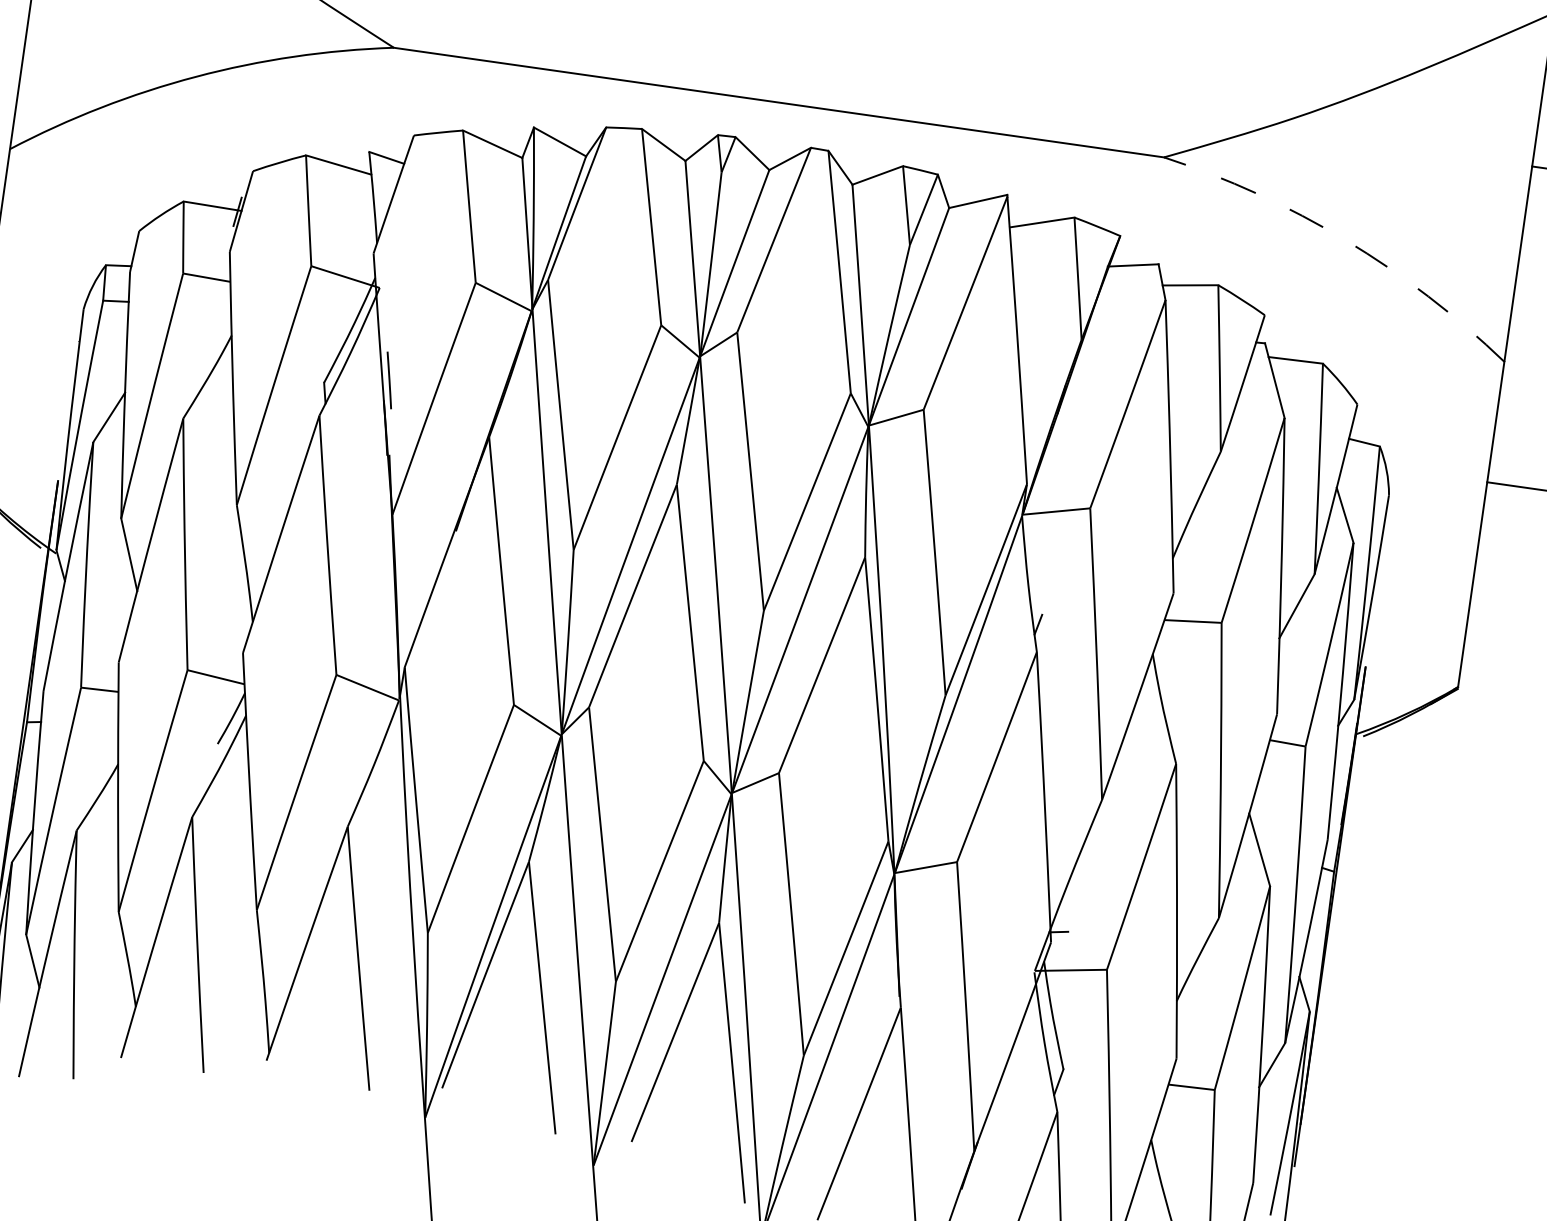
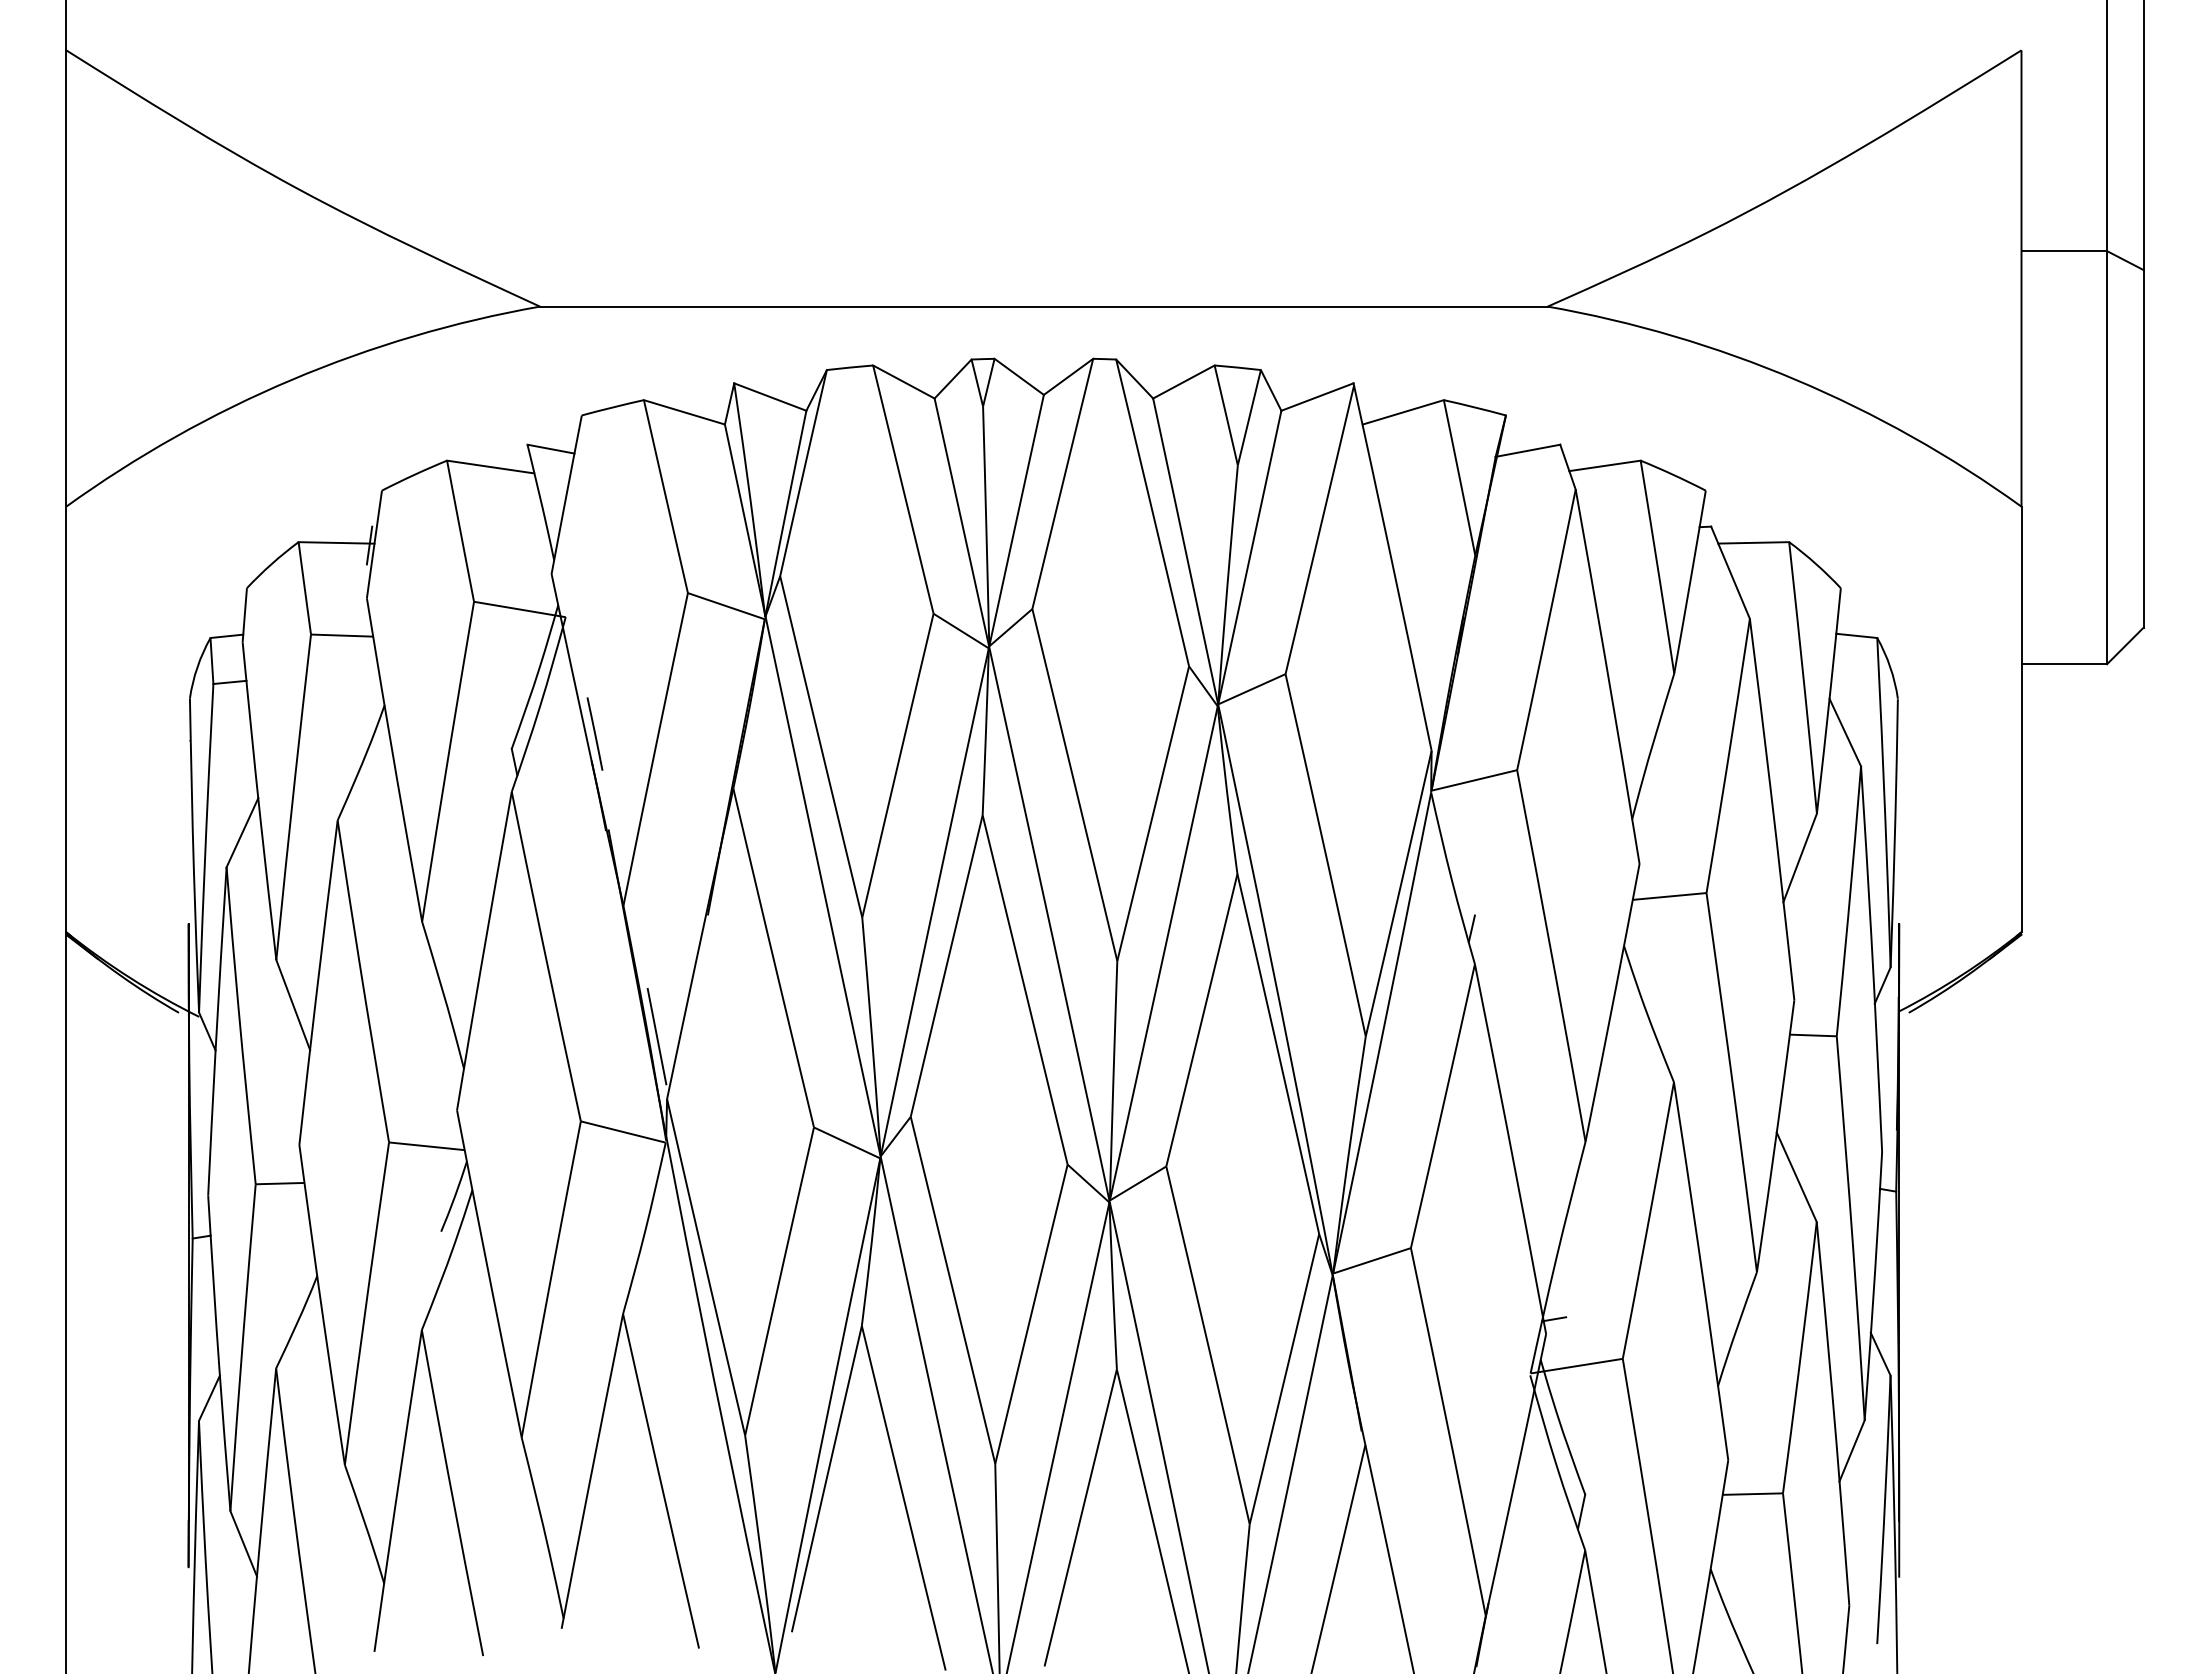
arc: (1345, 240) -> (1795, 379), dashed -> solid
line: (403, 618) -> (656, 1036), added

